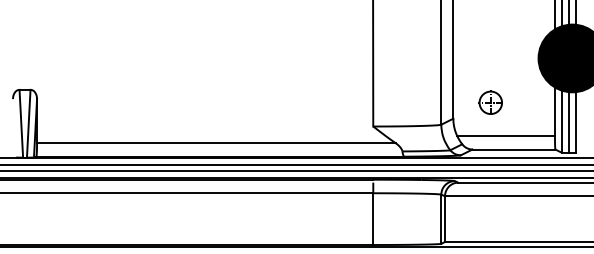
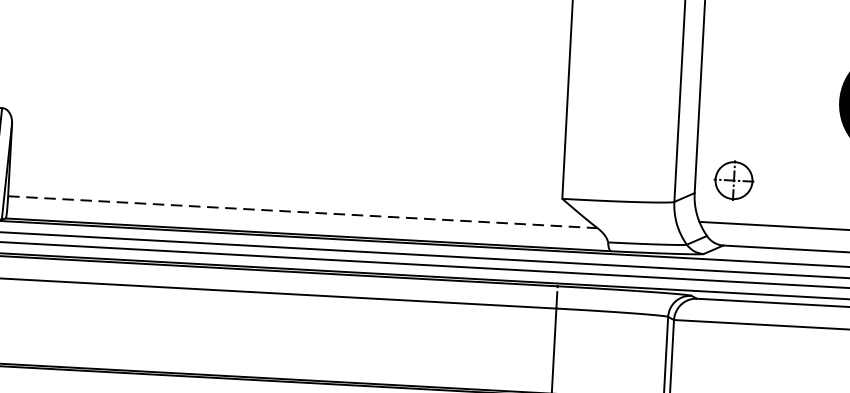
part: (490, 102) -> (733, 180), moved
line: (216, 143) -> (303, 212), solid -> dashed

